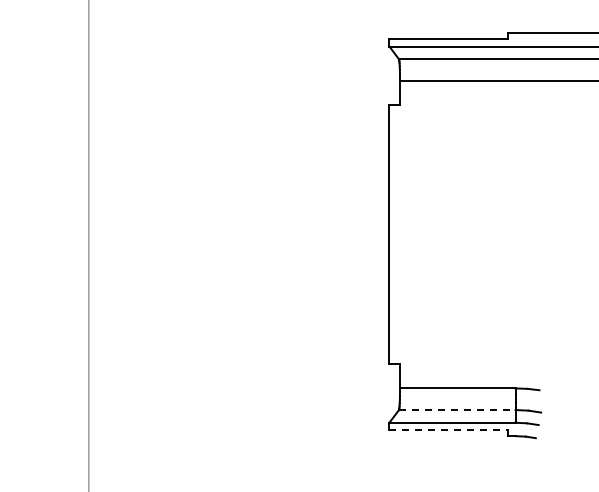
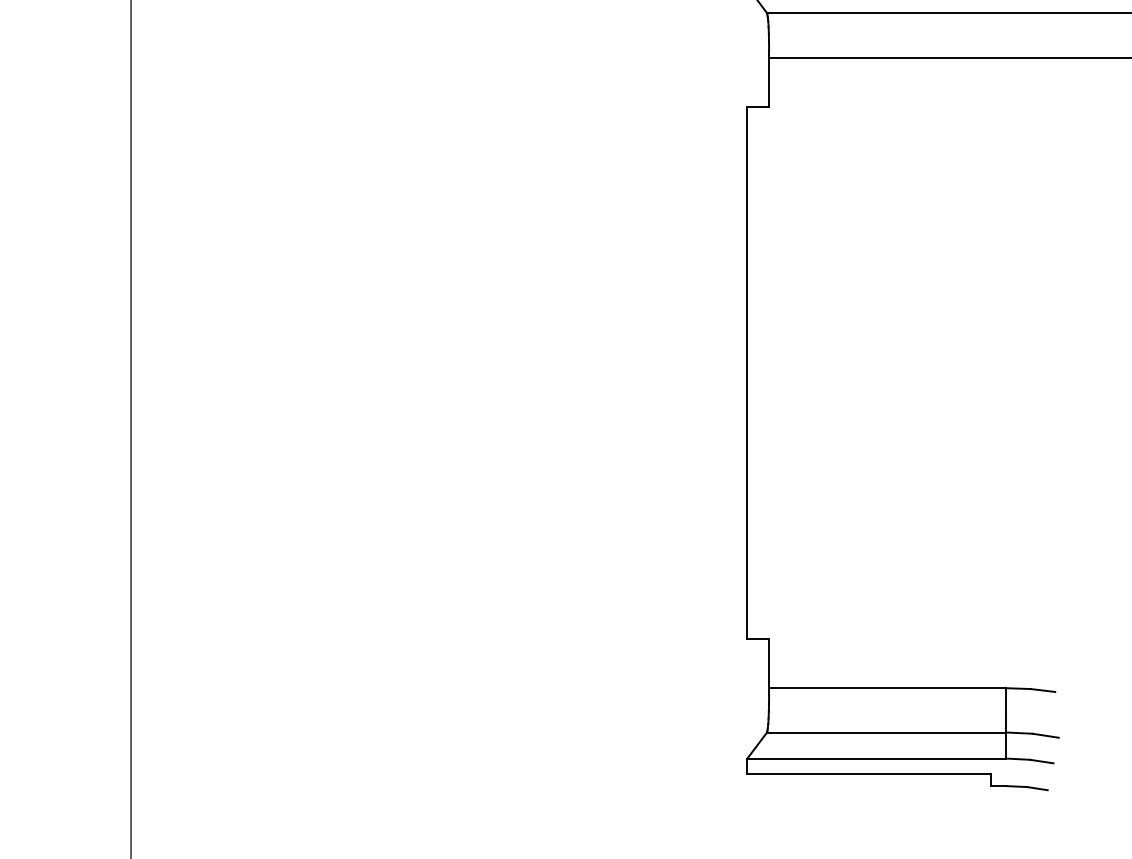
line: (457, 410) -> (887, 733), dashed -> solid
line: (449, 430) -> (870, 774), dashed -> solid

